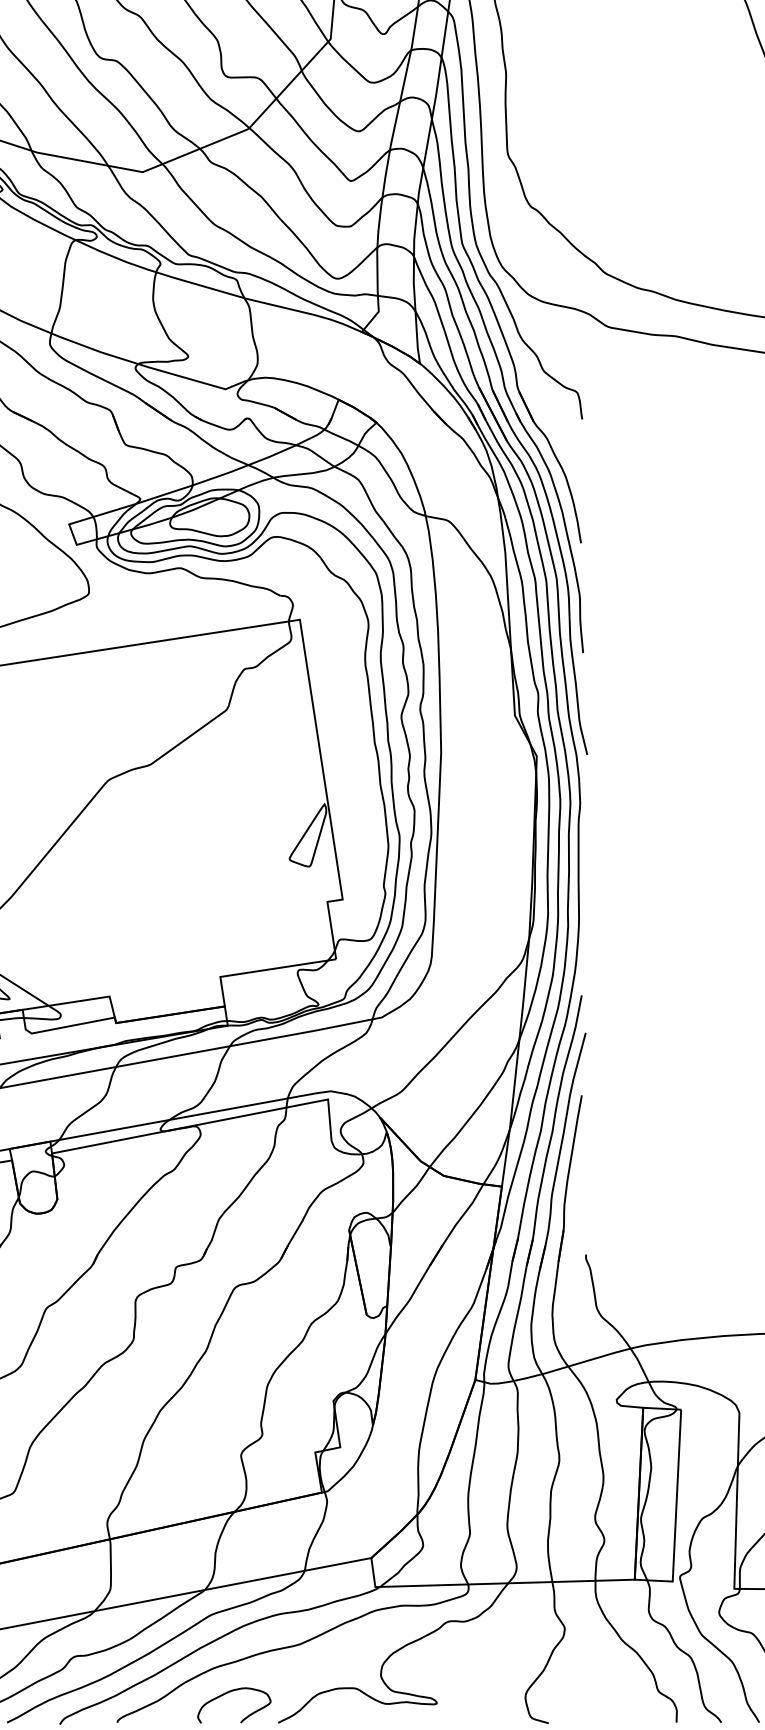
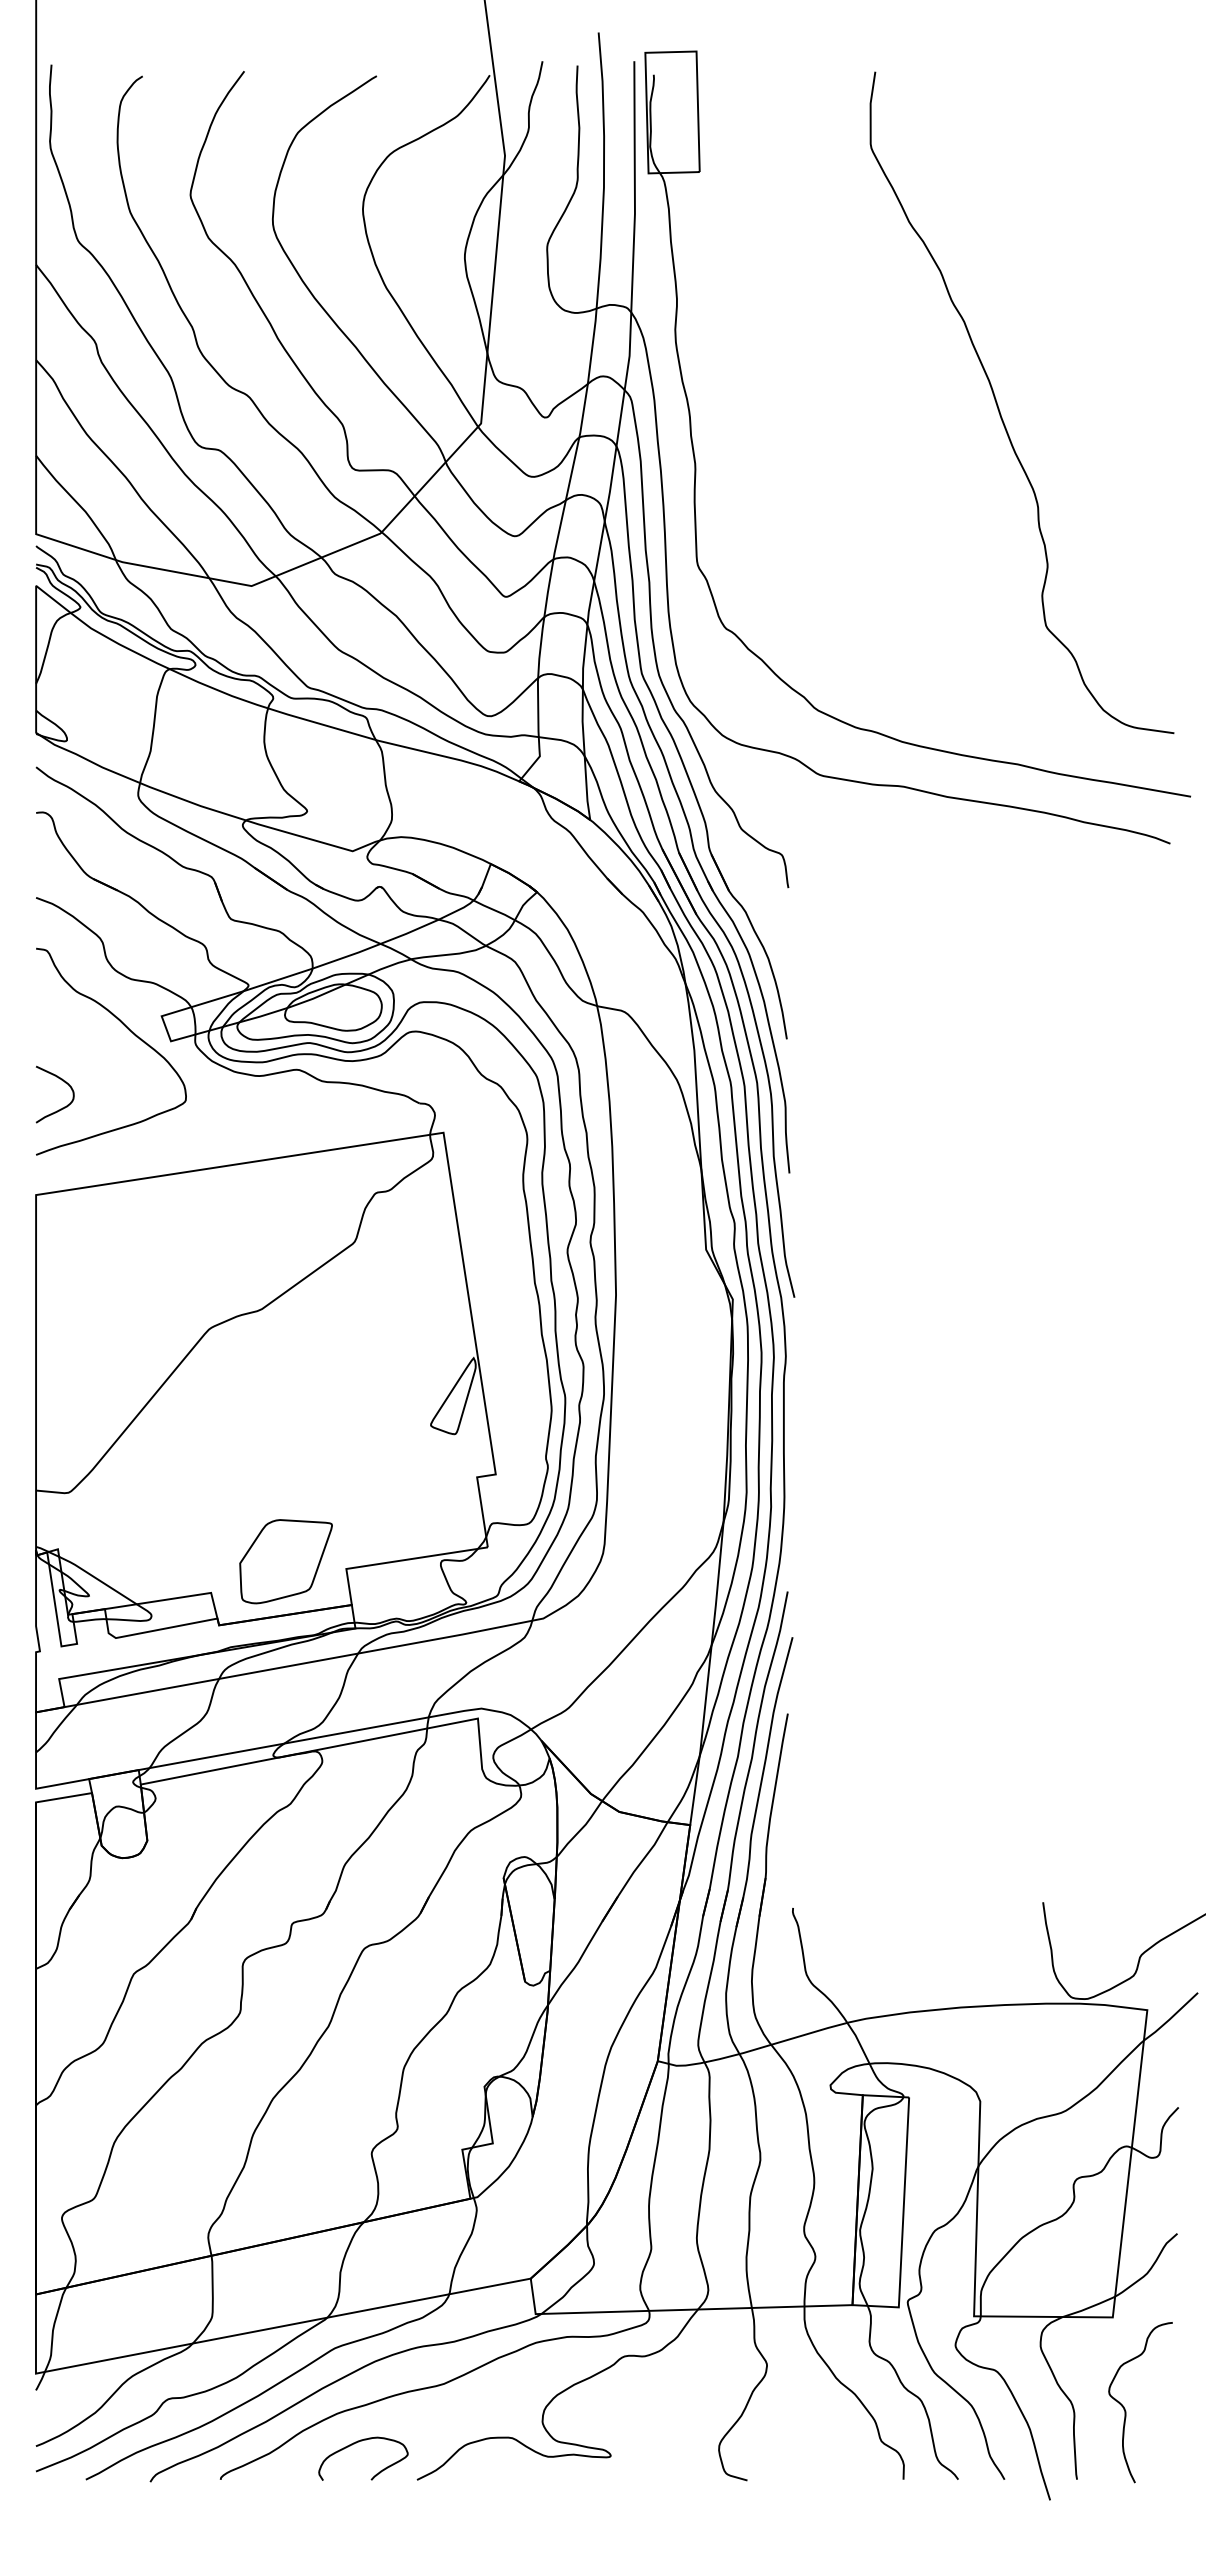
part: (170, 970) -> (285, 1561), added

